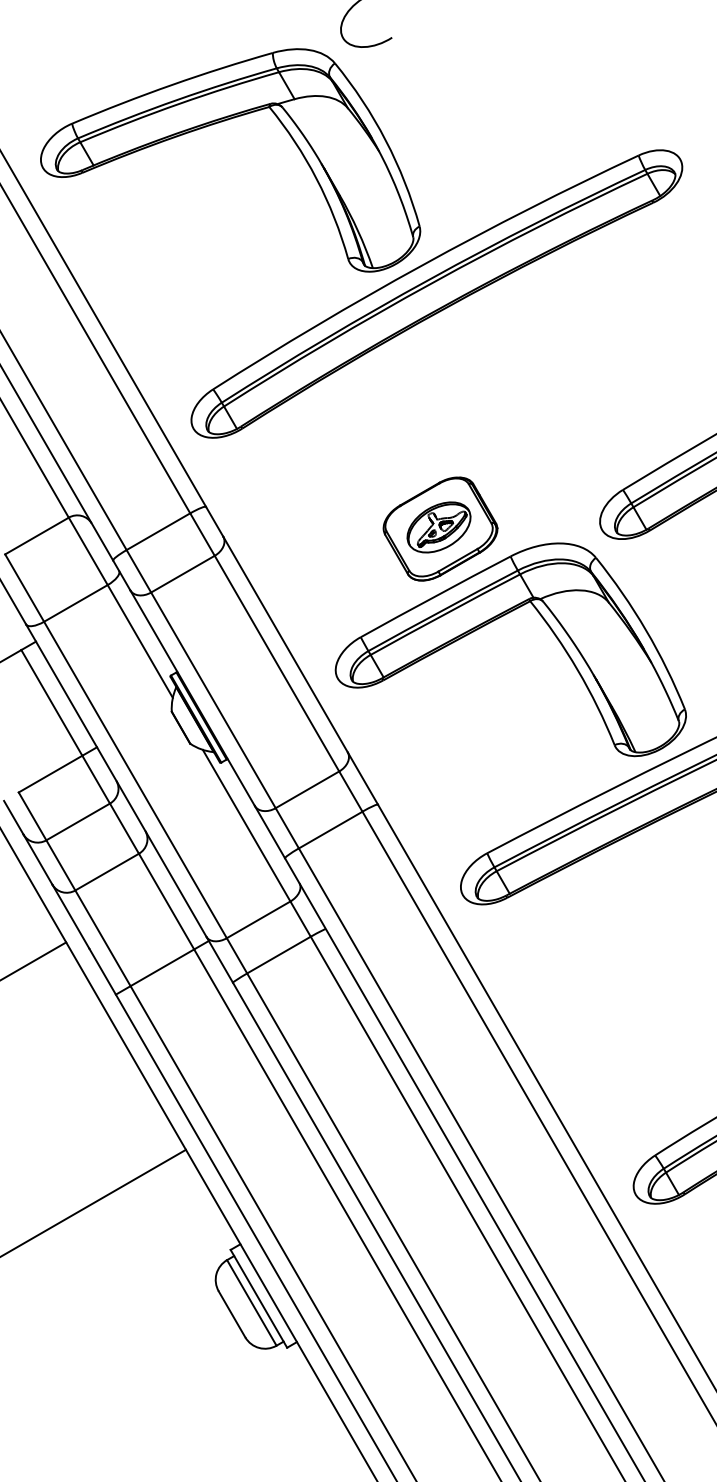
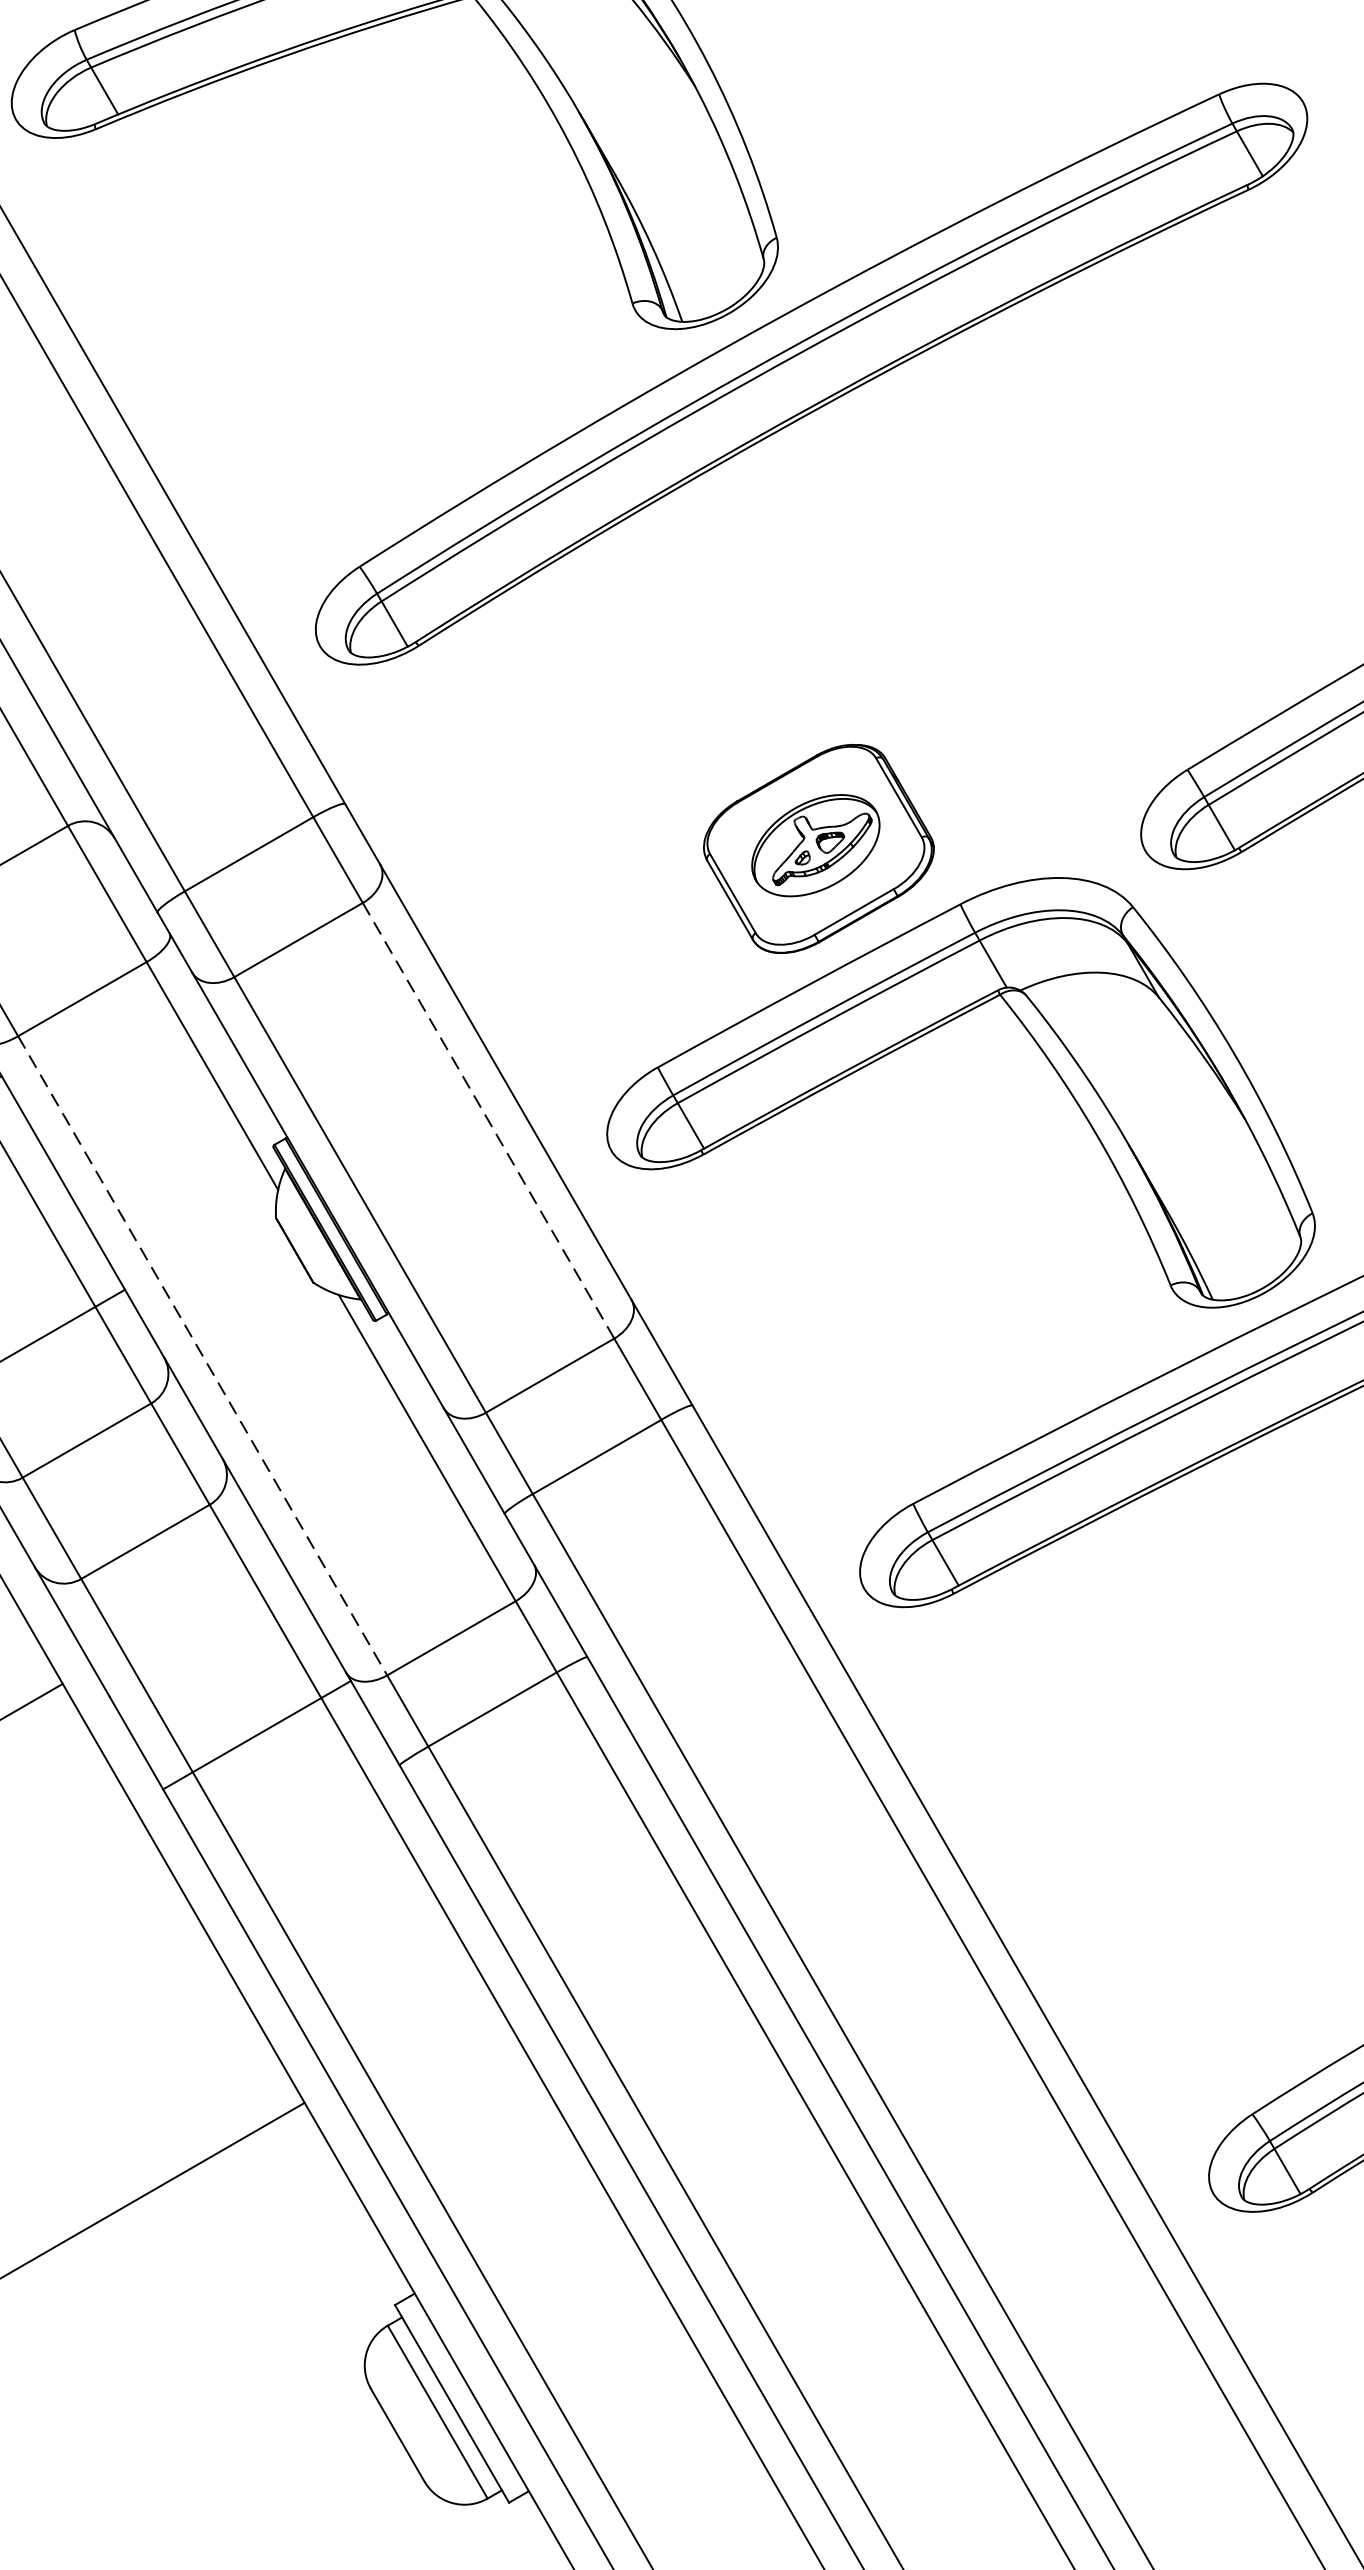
line: (277, 664) -> (489, 1122), solid -> dashed
line: (135, 780) -> (202, 1356), solid -> dashed

